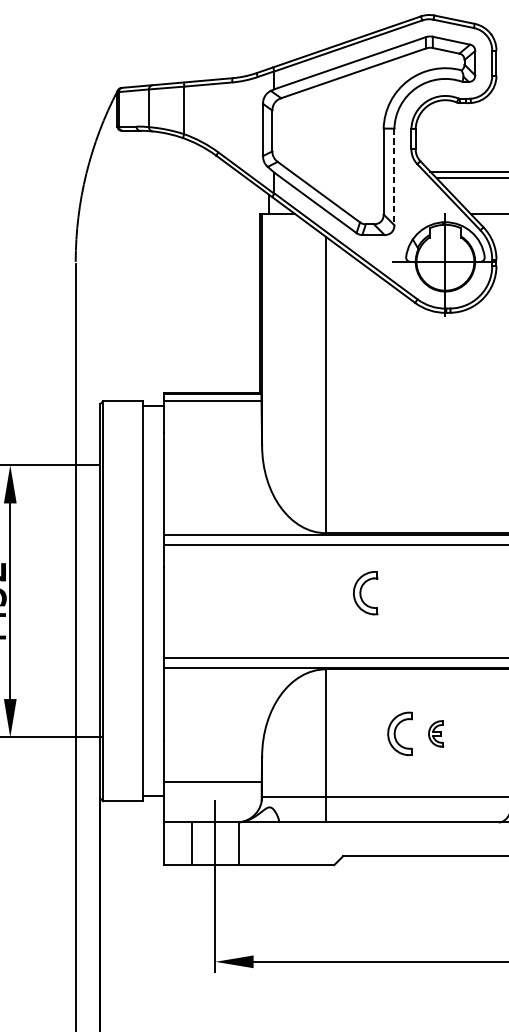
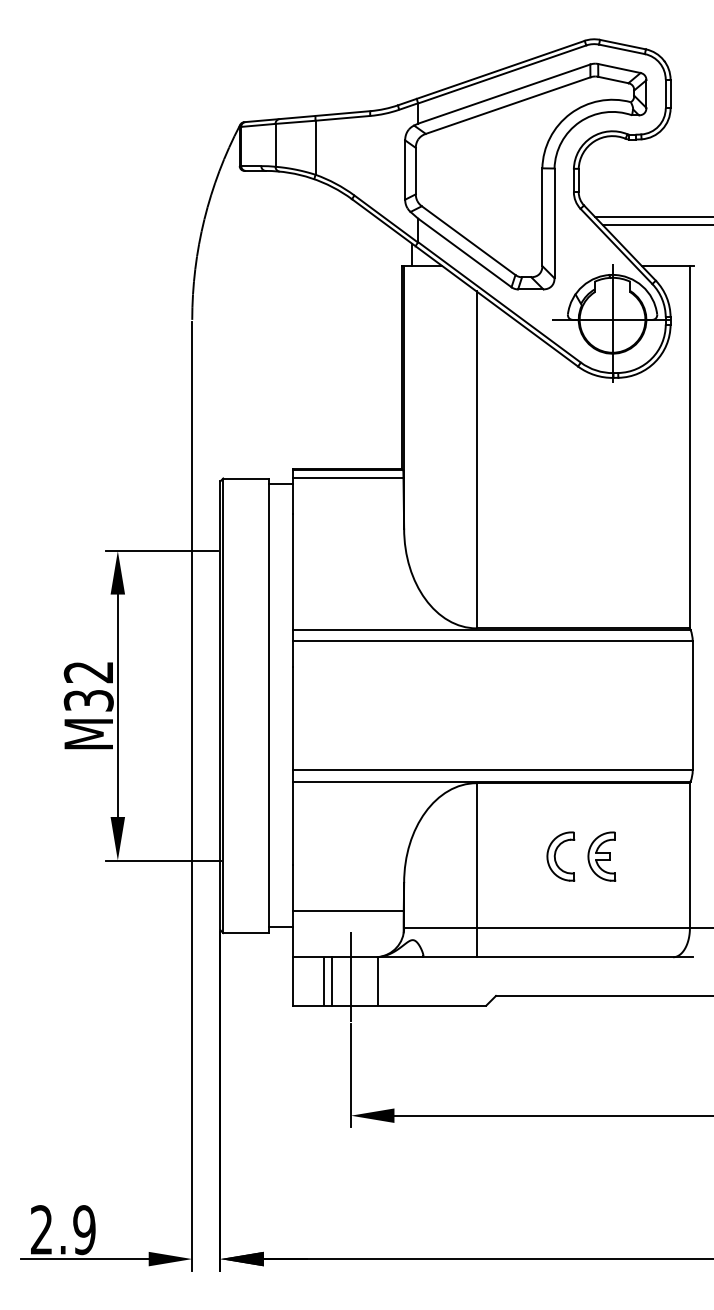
line: (394, 177) -> (554, 223), dashed -> solid
part: (365, 593) -> (521, 696), removed
part: (435, 733) -> (601, 856), size x1.67
line: (198, 843) -> (331, 981), added

